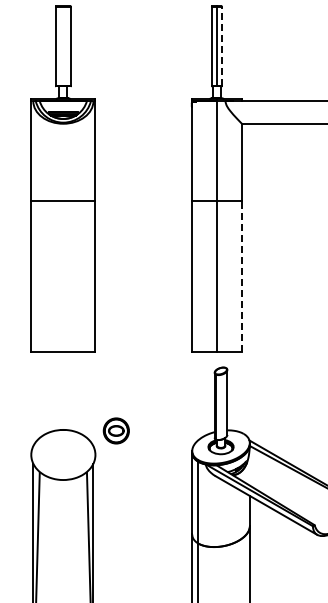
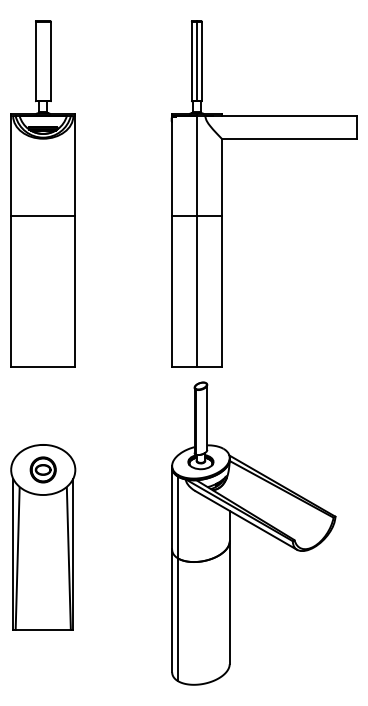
line: (221, 46) -> (201, 61), dashed -> solid
line: (241, 276) -> (221, 291), dashed -> solid
part: (115, 430) -> (42, 469), moved

